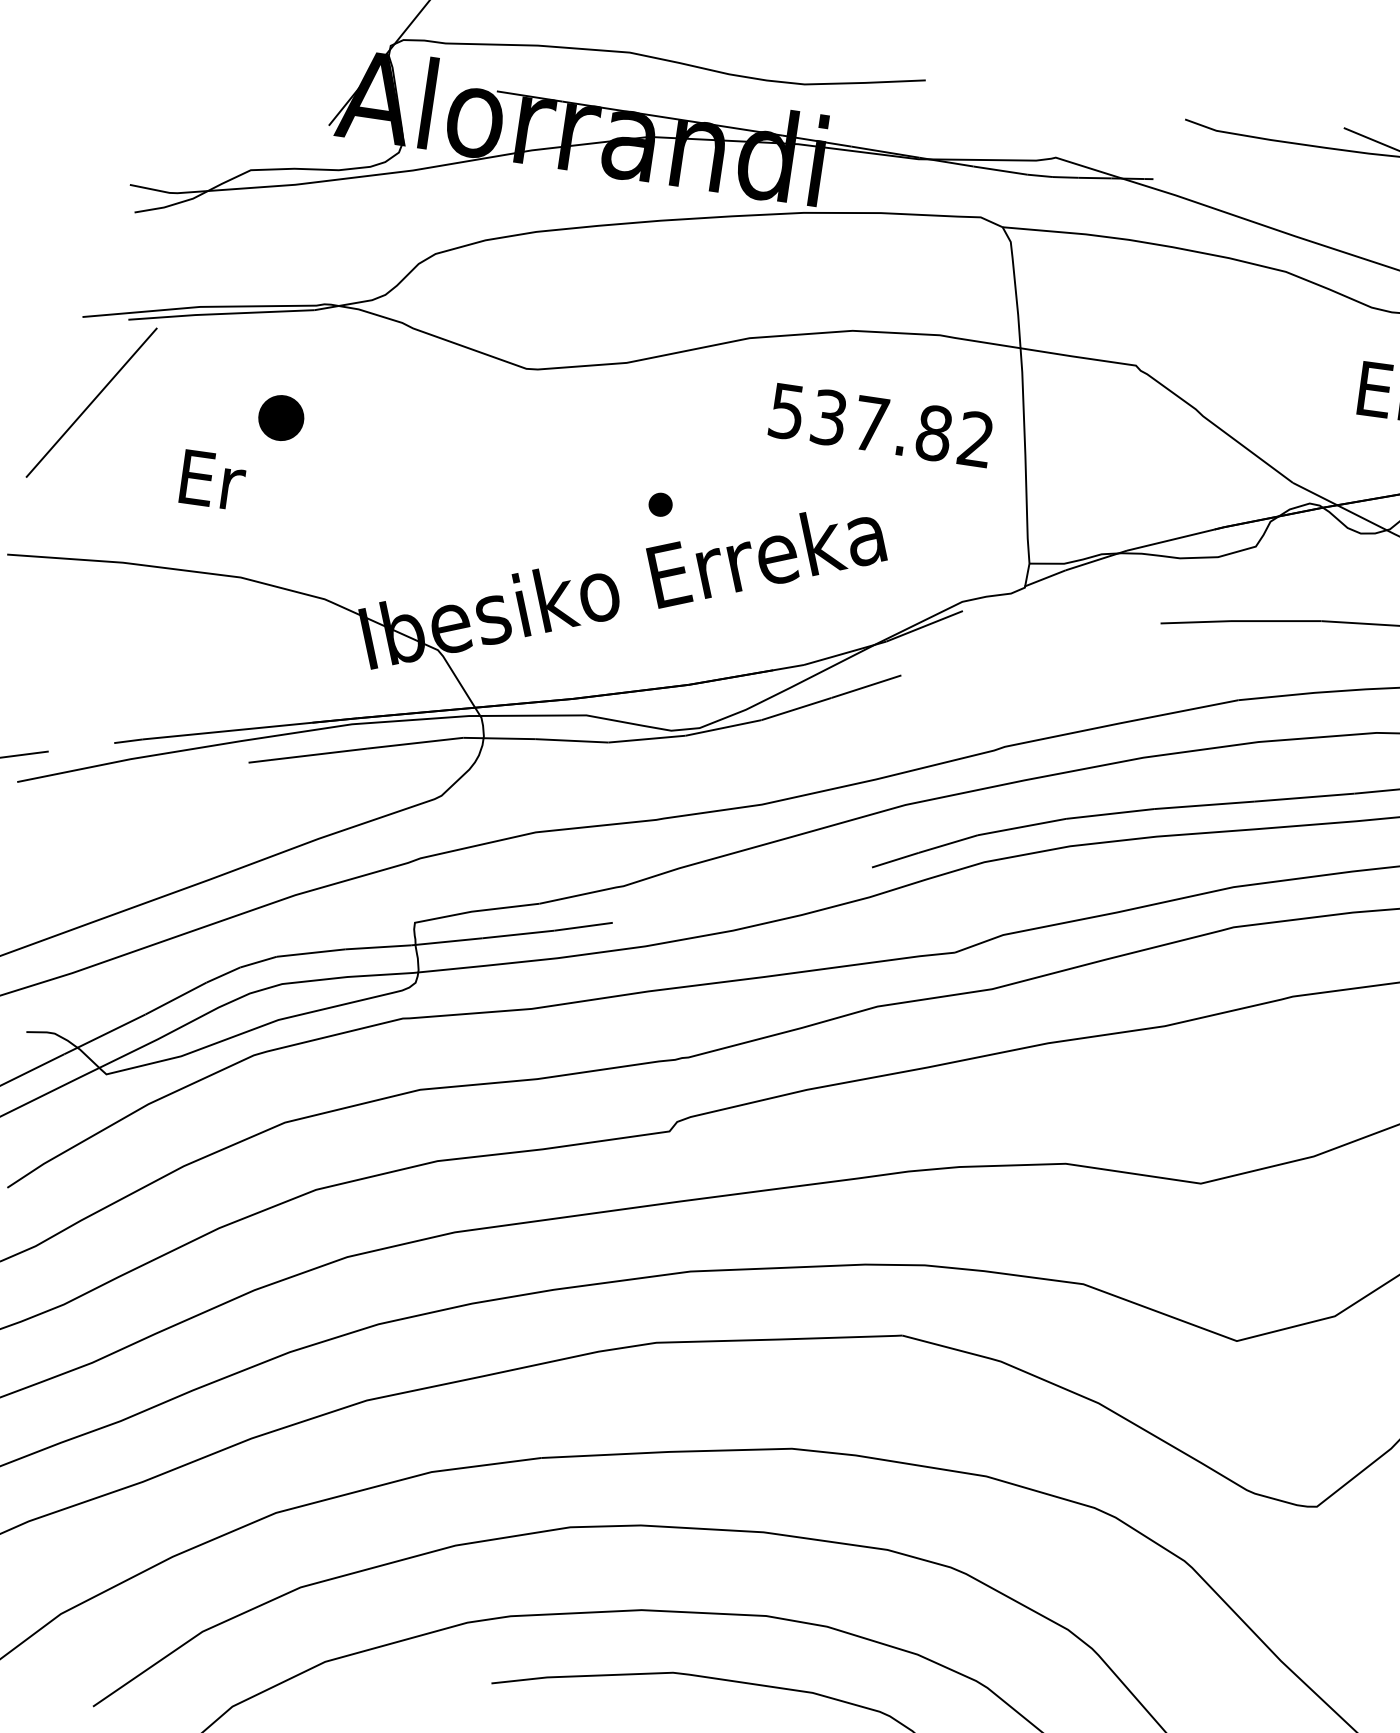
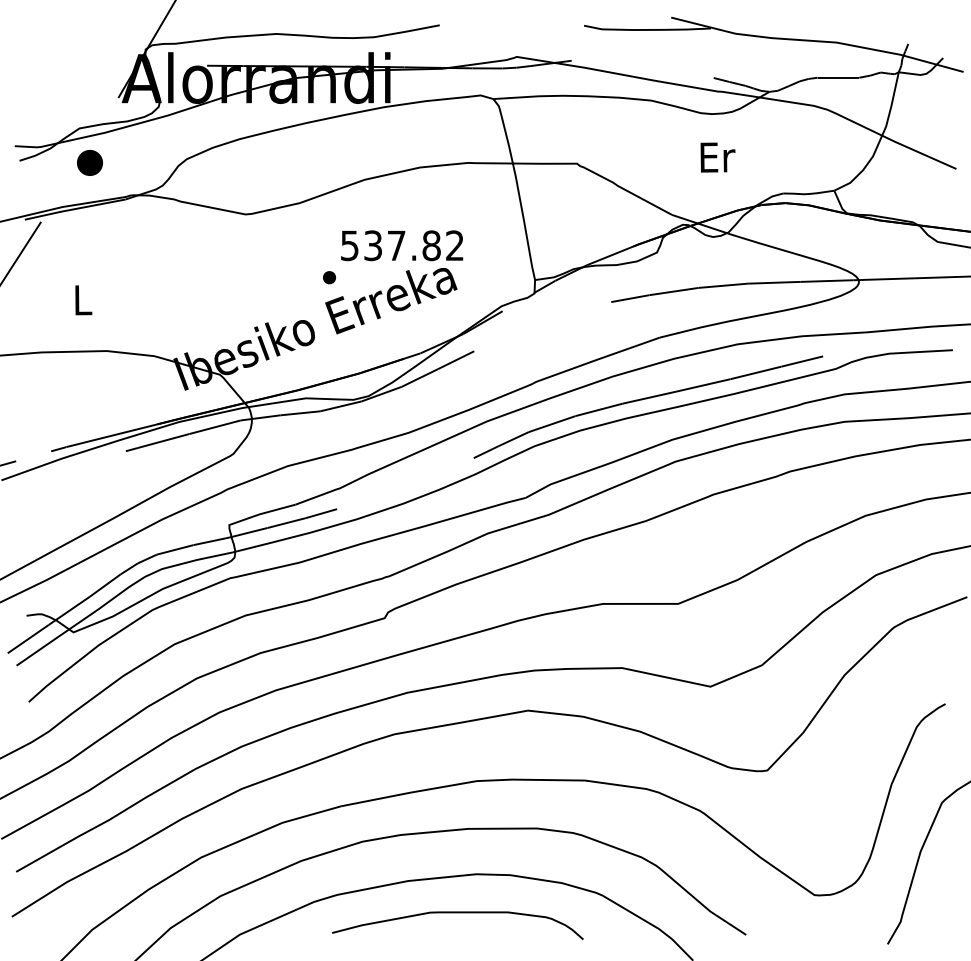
part: (280, 417) -> (89, 162), moved
text: (881, 425) -> (402, 245), moved
text: (212, 480) -> (83, 300), Er -> L

